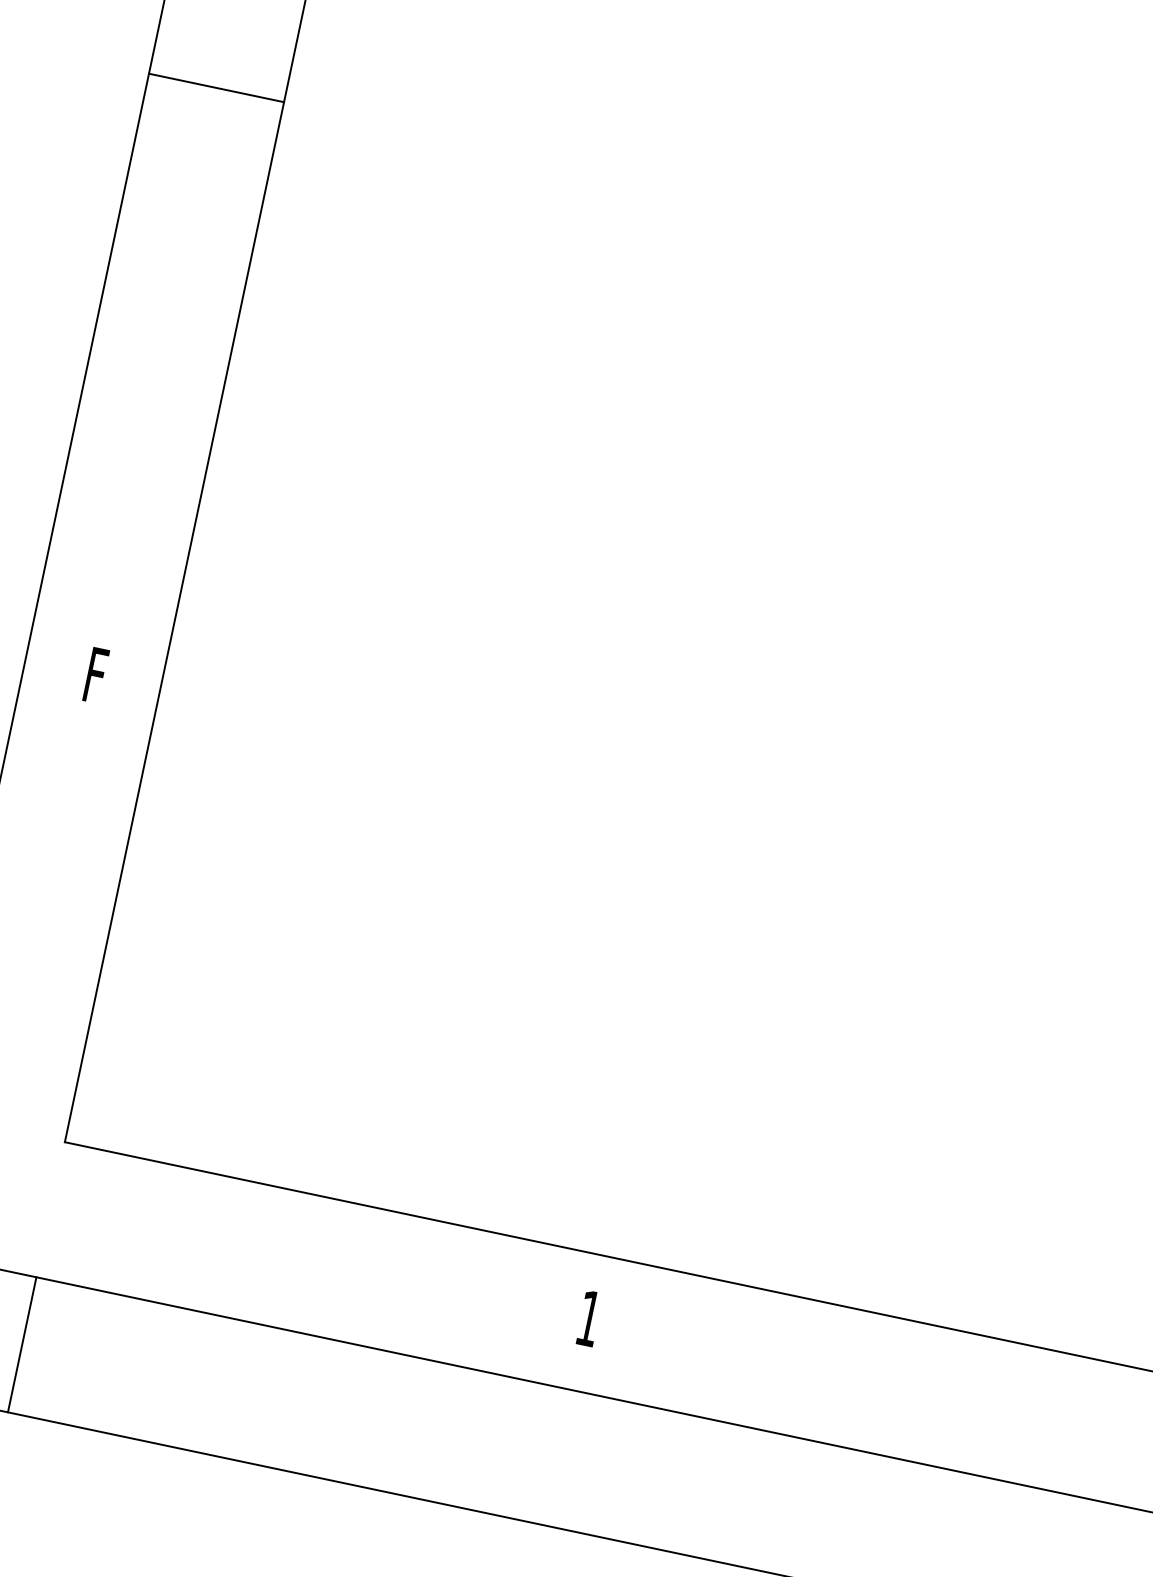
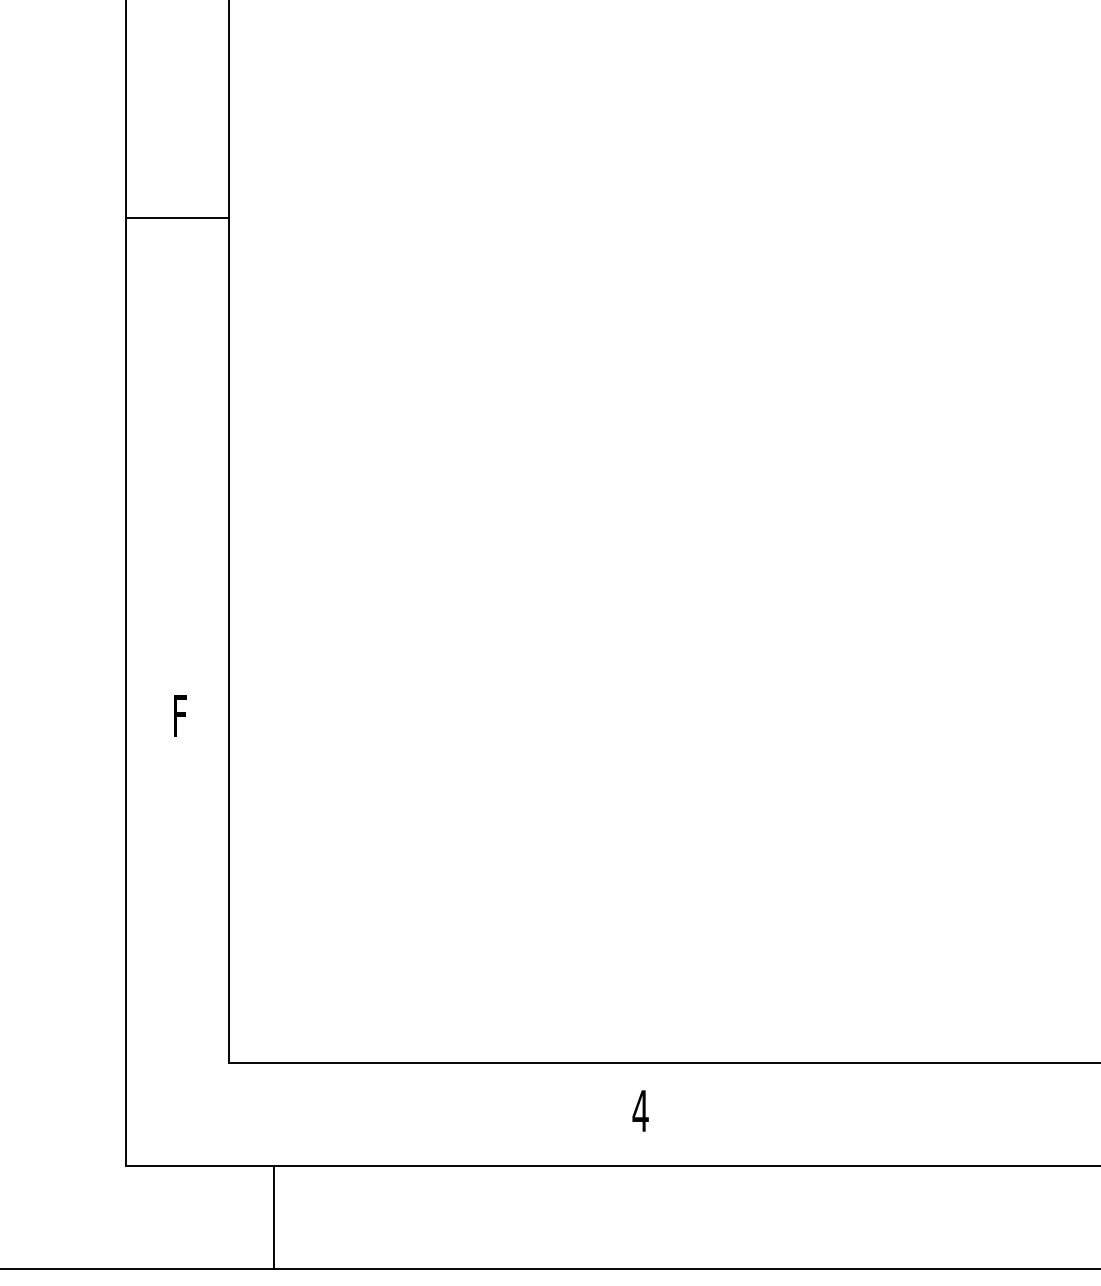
line: (216, 87) -> (177, 217), moved
text: (589, 1317) -> (640, 1110), 1 -> 4
line: (22, 1344) -> (274, 1217), moved

